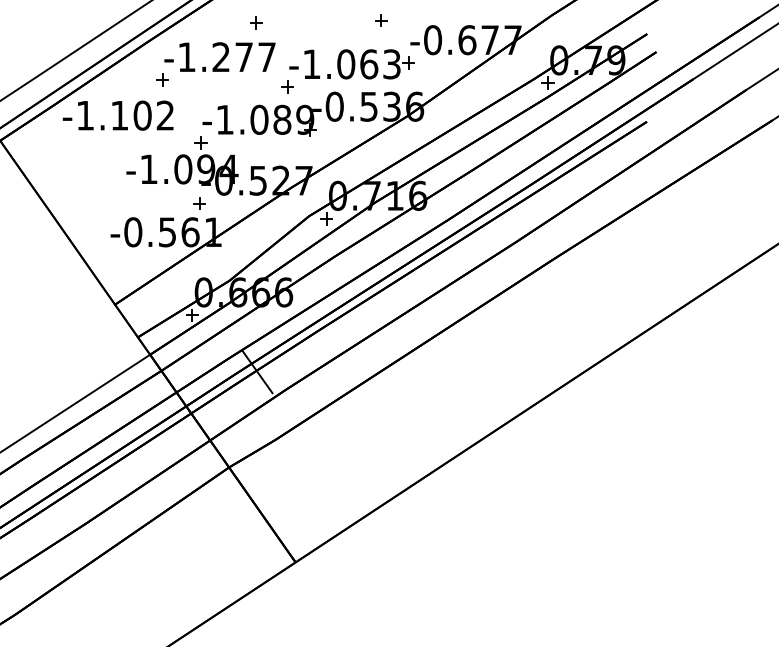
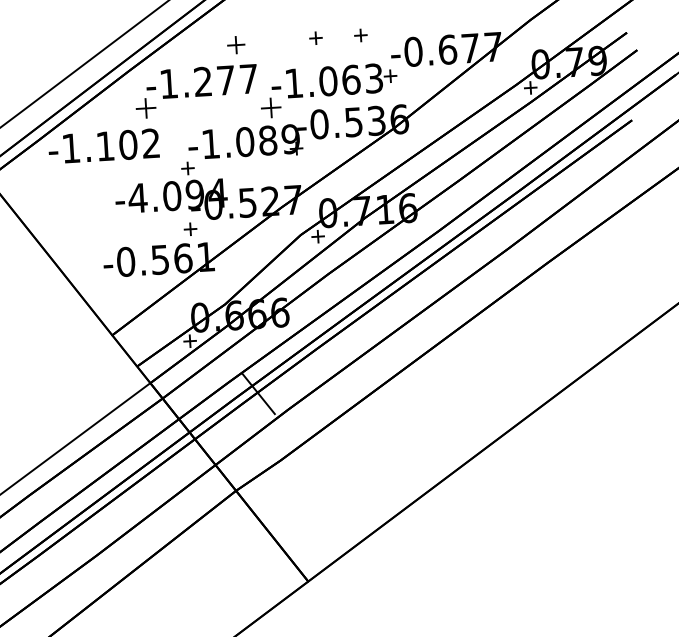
part: (336, 20) -> (315, 38), added
part: (256, 22) -> (236, 45), size x1.4
part: (162, 79) -> (145, 107), size x1.6
part: (287, 86) -> (271, 107), size x1.6
text: (148, 168) -> (137, 197), -1.094 -> -4.094

